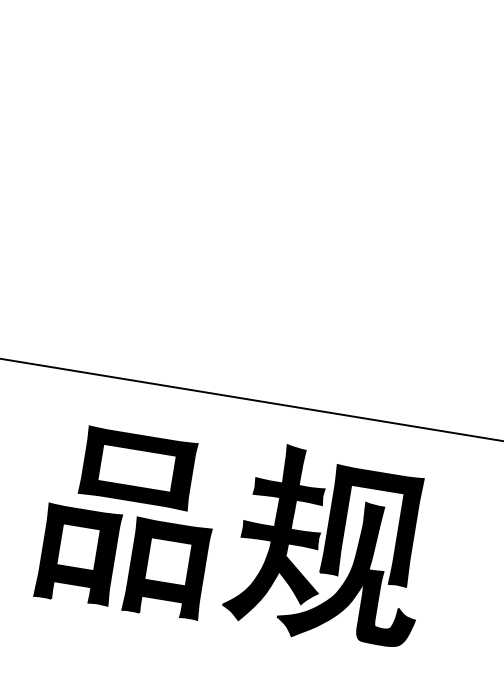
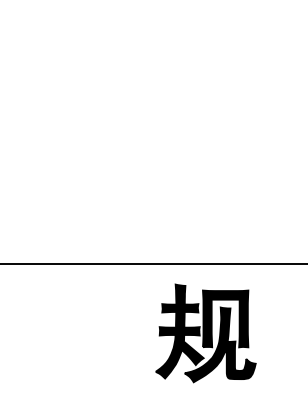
part: (128, 522) -> (100, 337), removed

